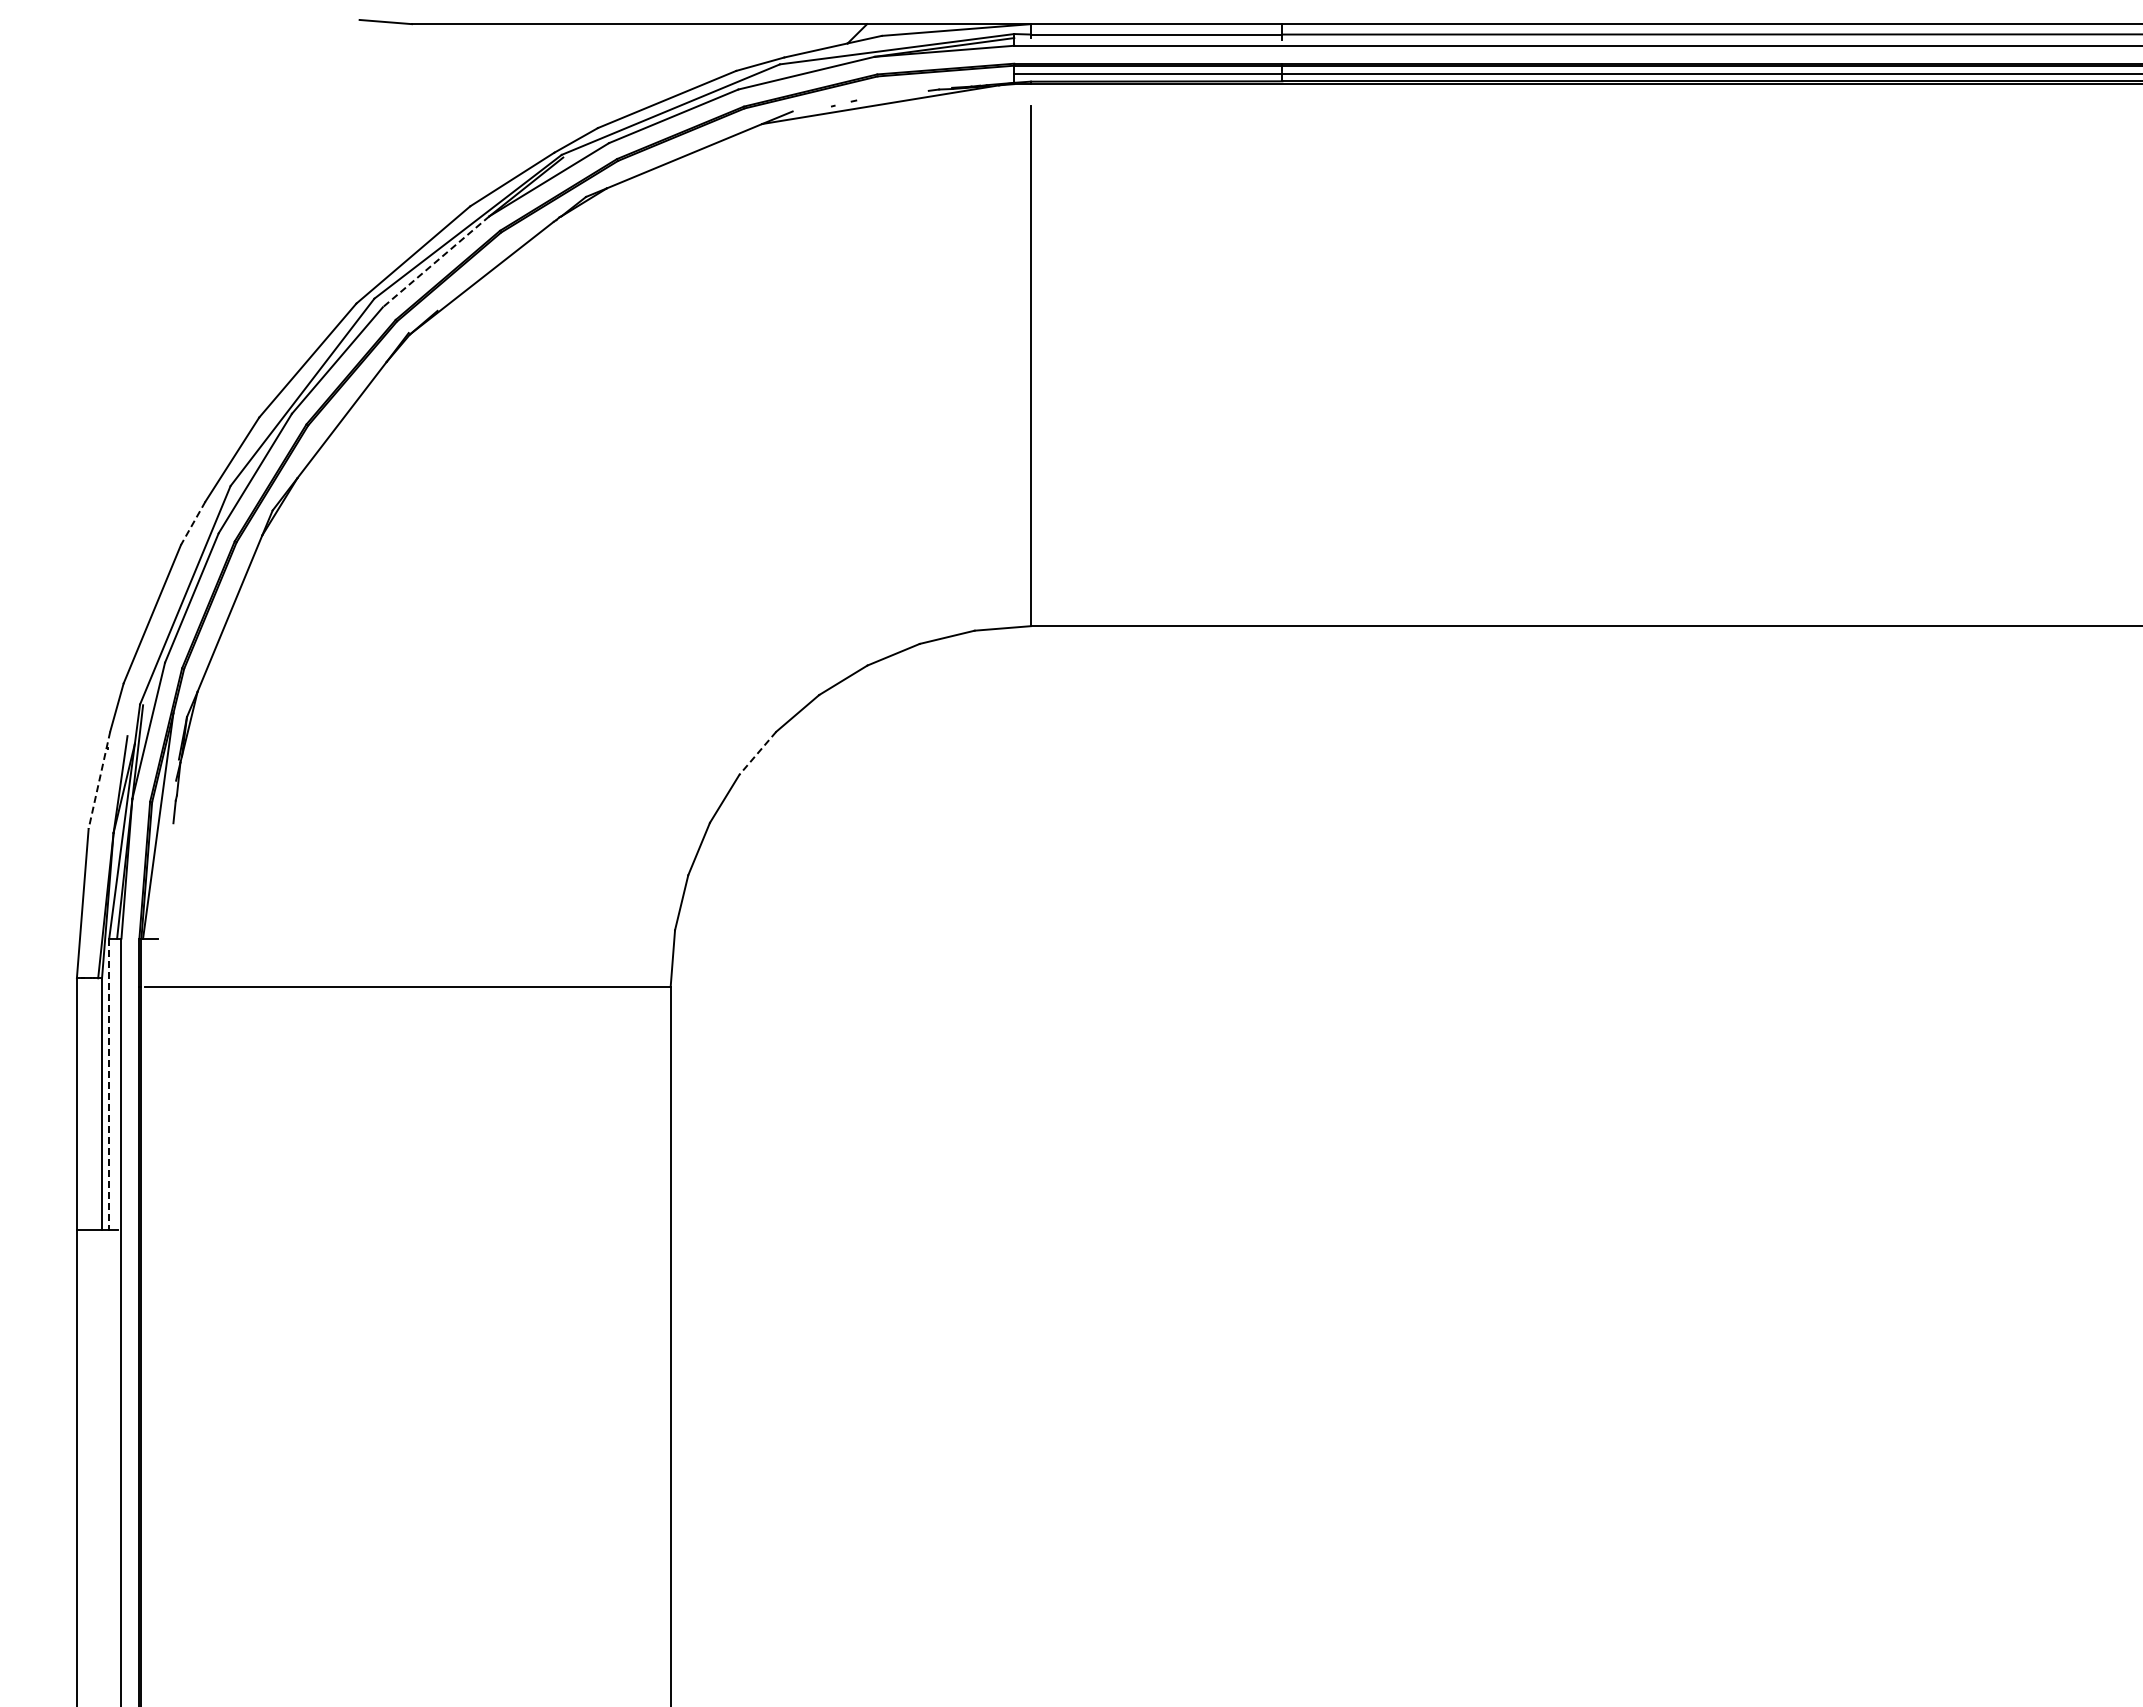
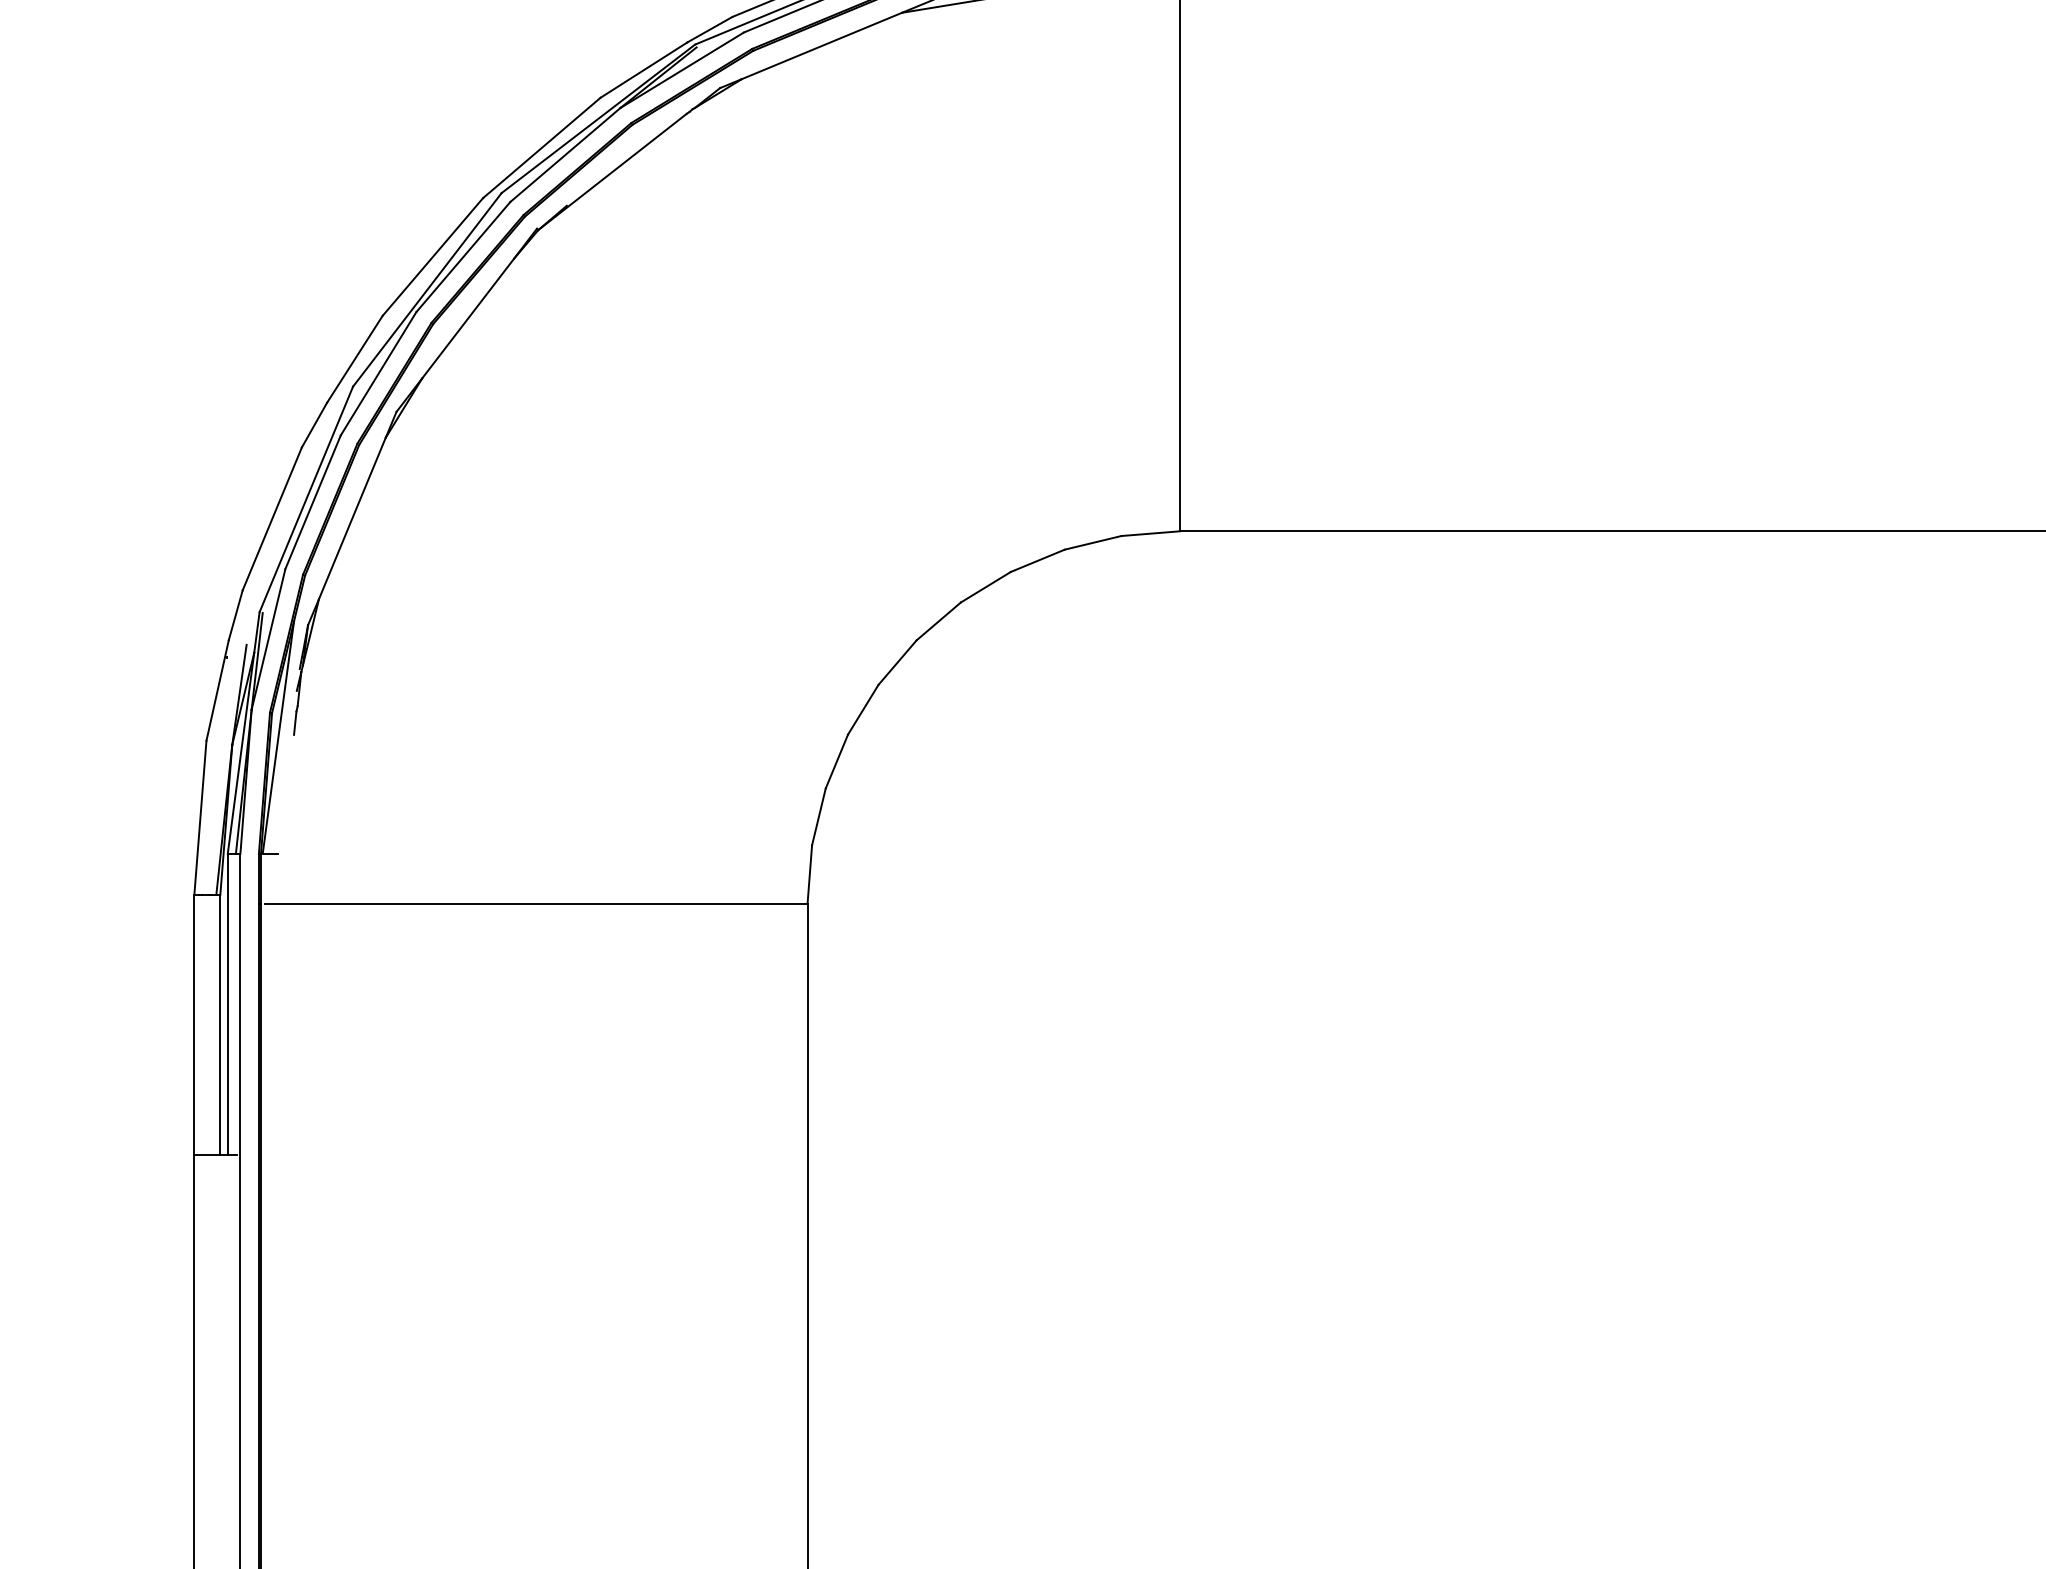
line: (435, 262) -> (564, 155), dashed -> solid
line: (193, 523) -> (314, 425), dashed -> solid
line: (757, 753) -> (897, 662), dashed -> solid
line: (99, 780) -> (217, 690), dashed -> solid
line: (109, 1084) -> (228, 1004), dashed -> solid

